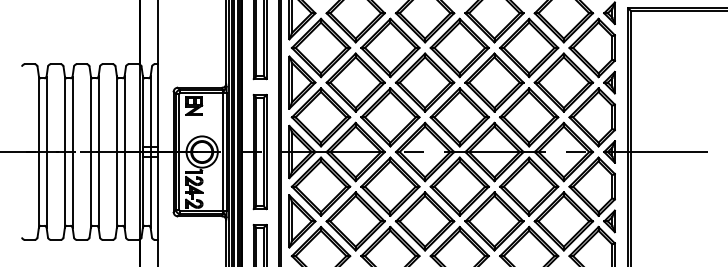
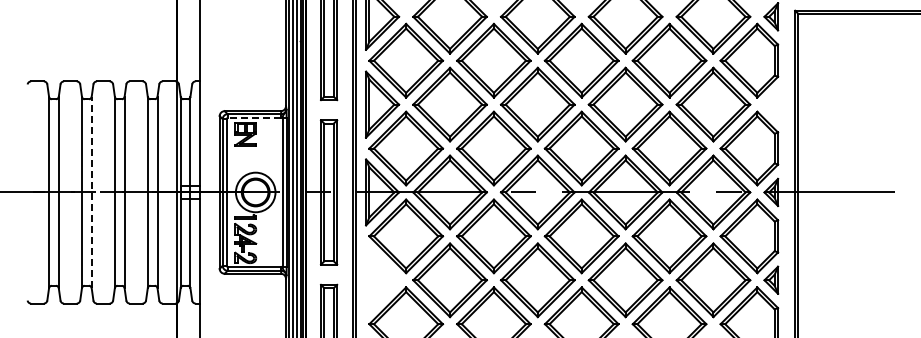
part: (609, 82) -> (771, 104), removed
line: (201, 93) -> (254, 118), solid -> dashed
line: (72, 152) -> (91, 192), solid -> dashed
part: (302, 221) -> (382, 280), removed

